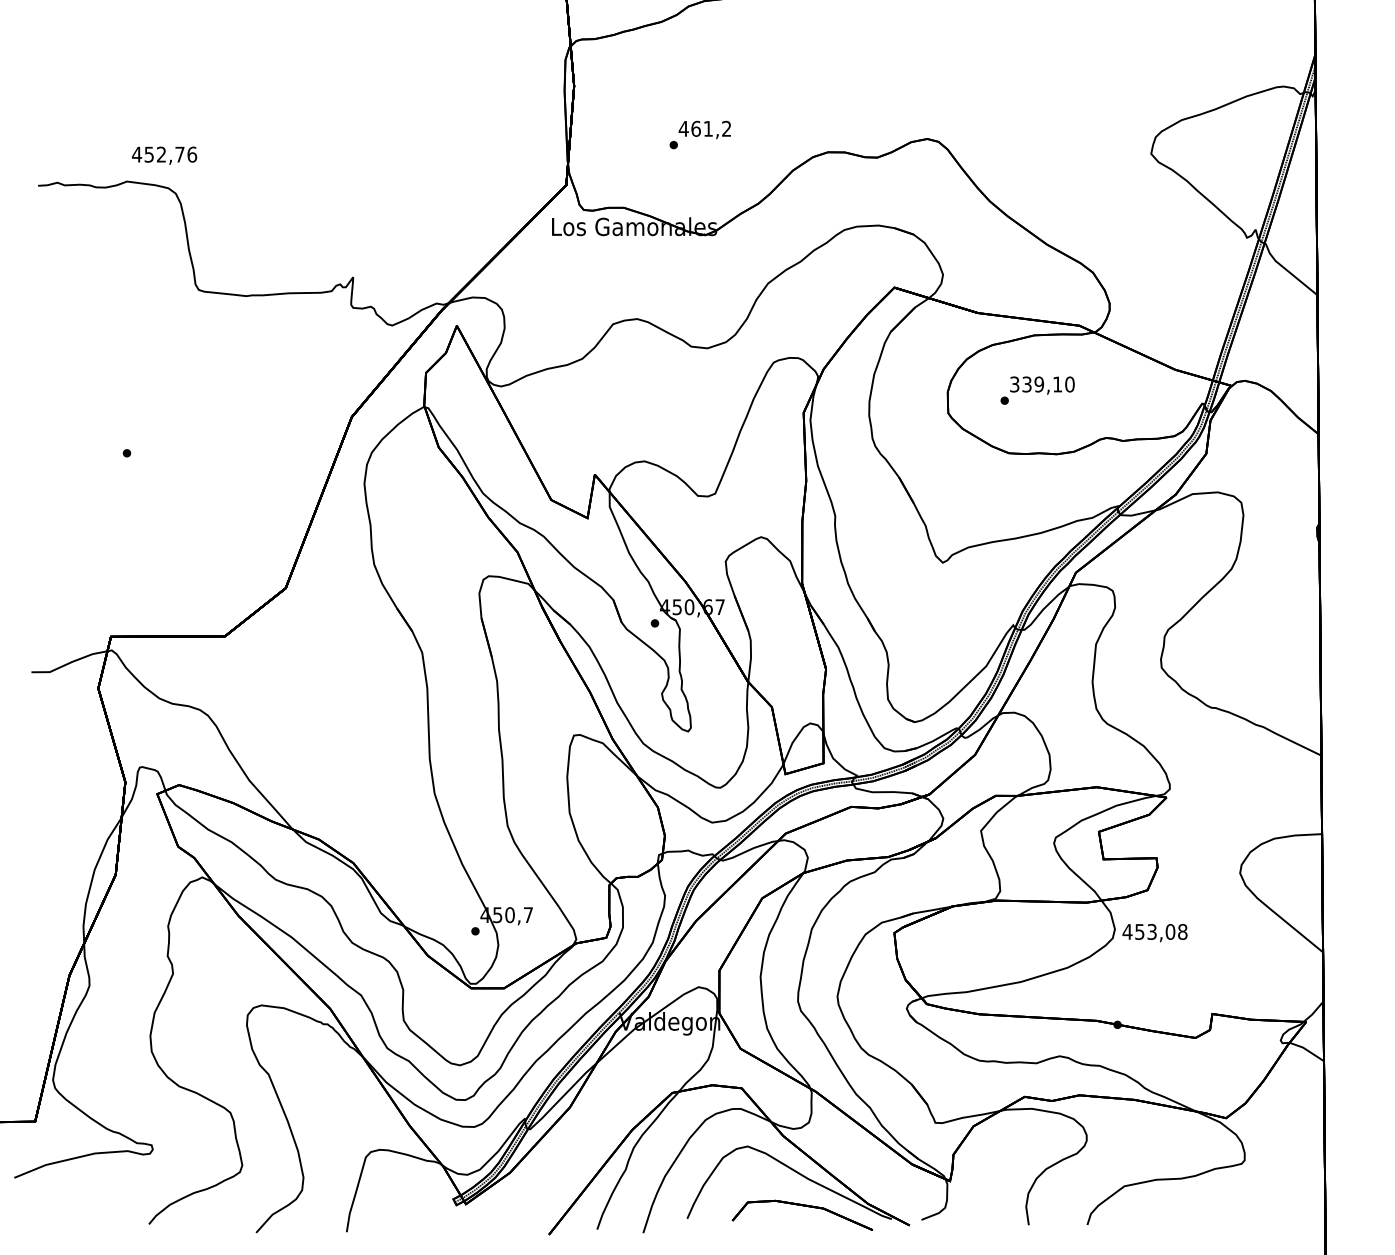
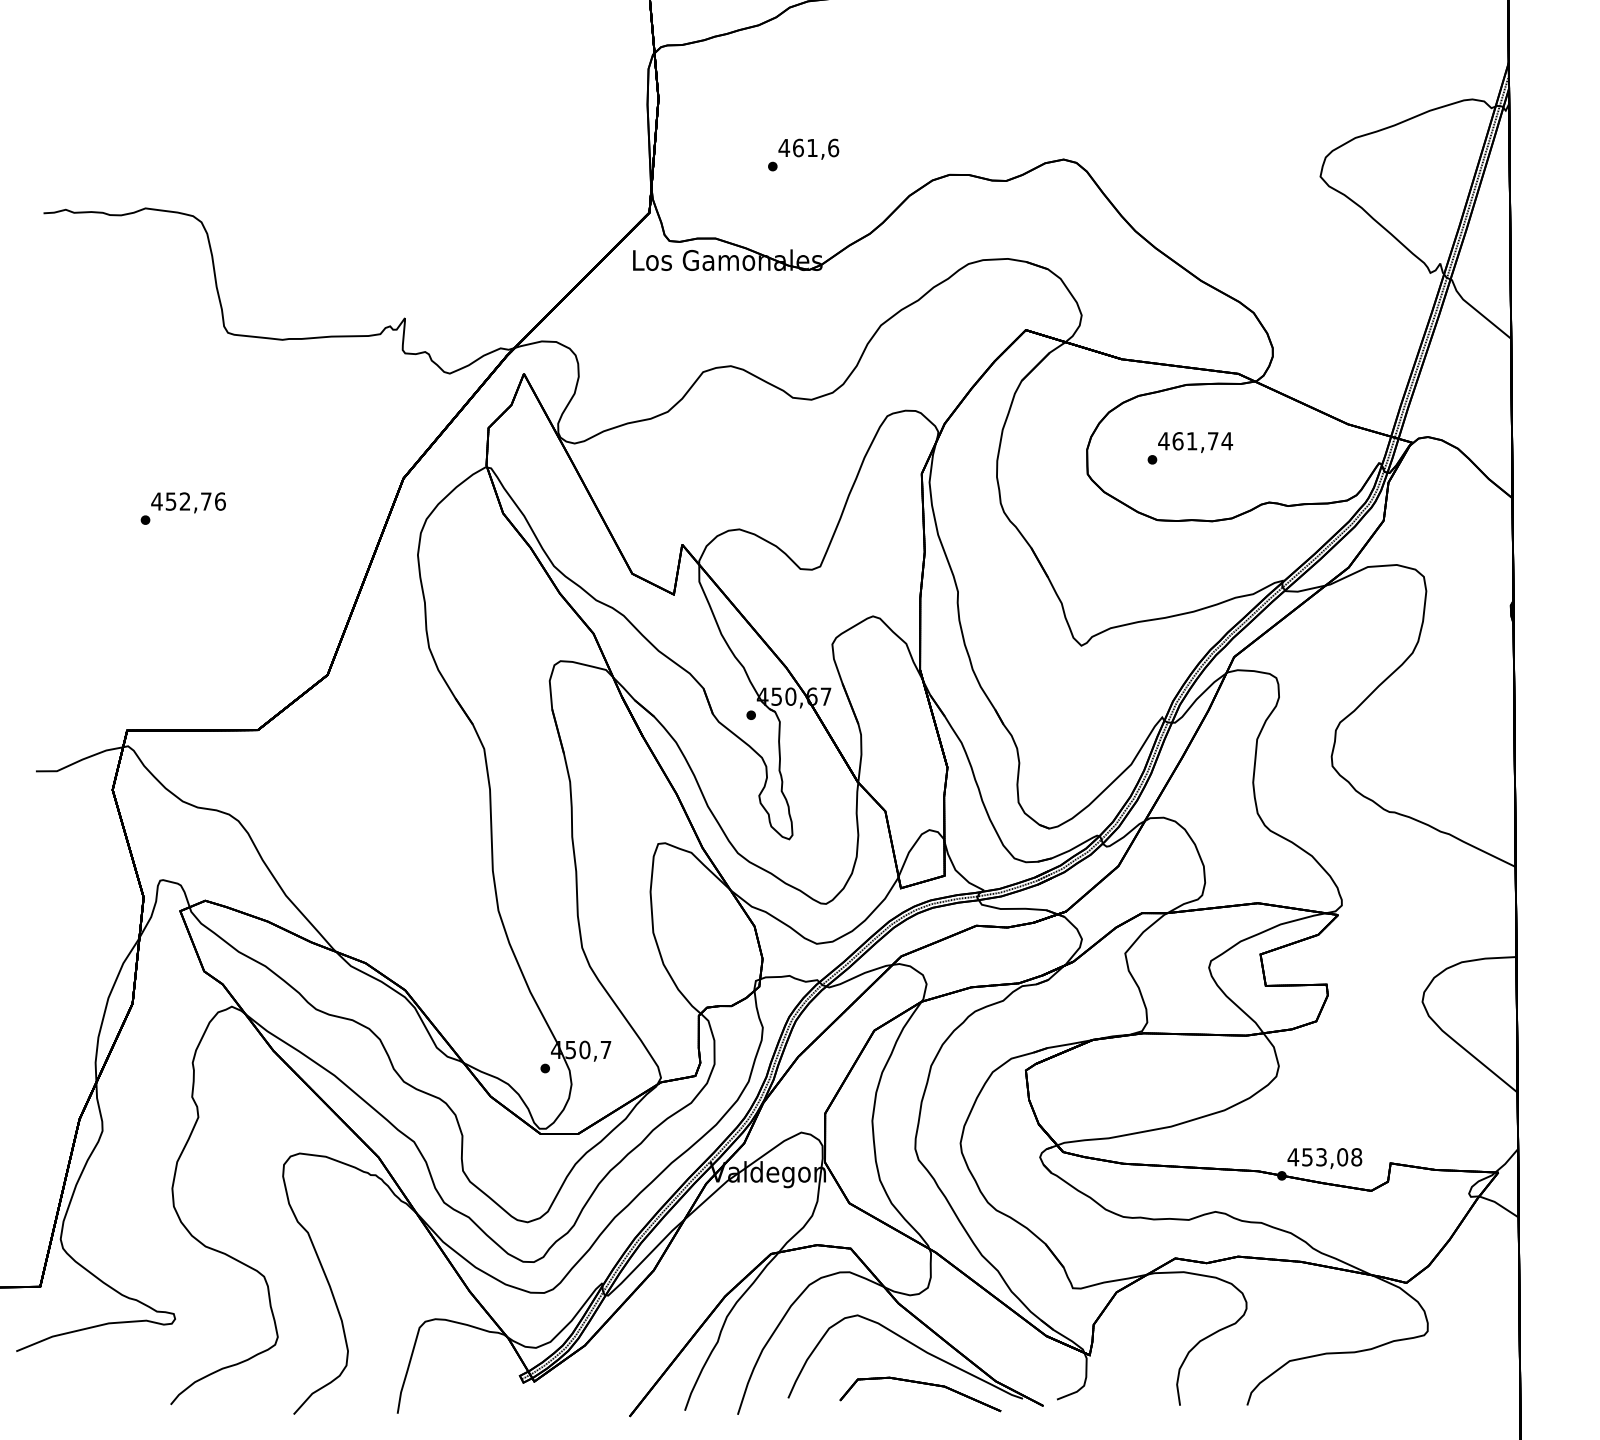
text: (726, 128) -> (833, 147), 461,2 -> 461,6
text: (164, 155) -> (188, 502), moved
text: (1042, 384) -> (1195, 441), 339,10 -> 461,74
text: (1154, 933) -> (1324, 1158), moved

